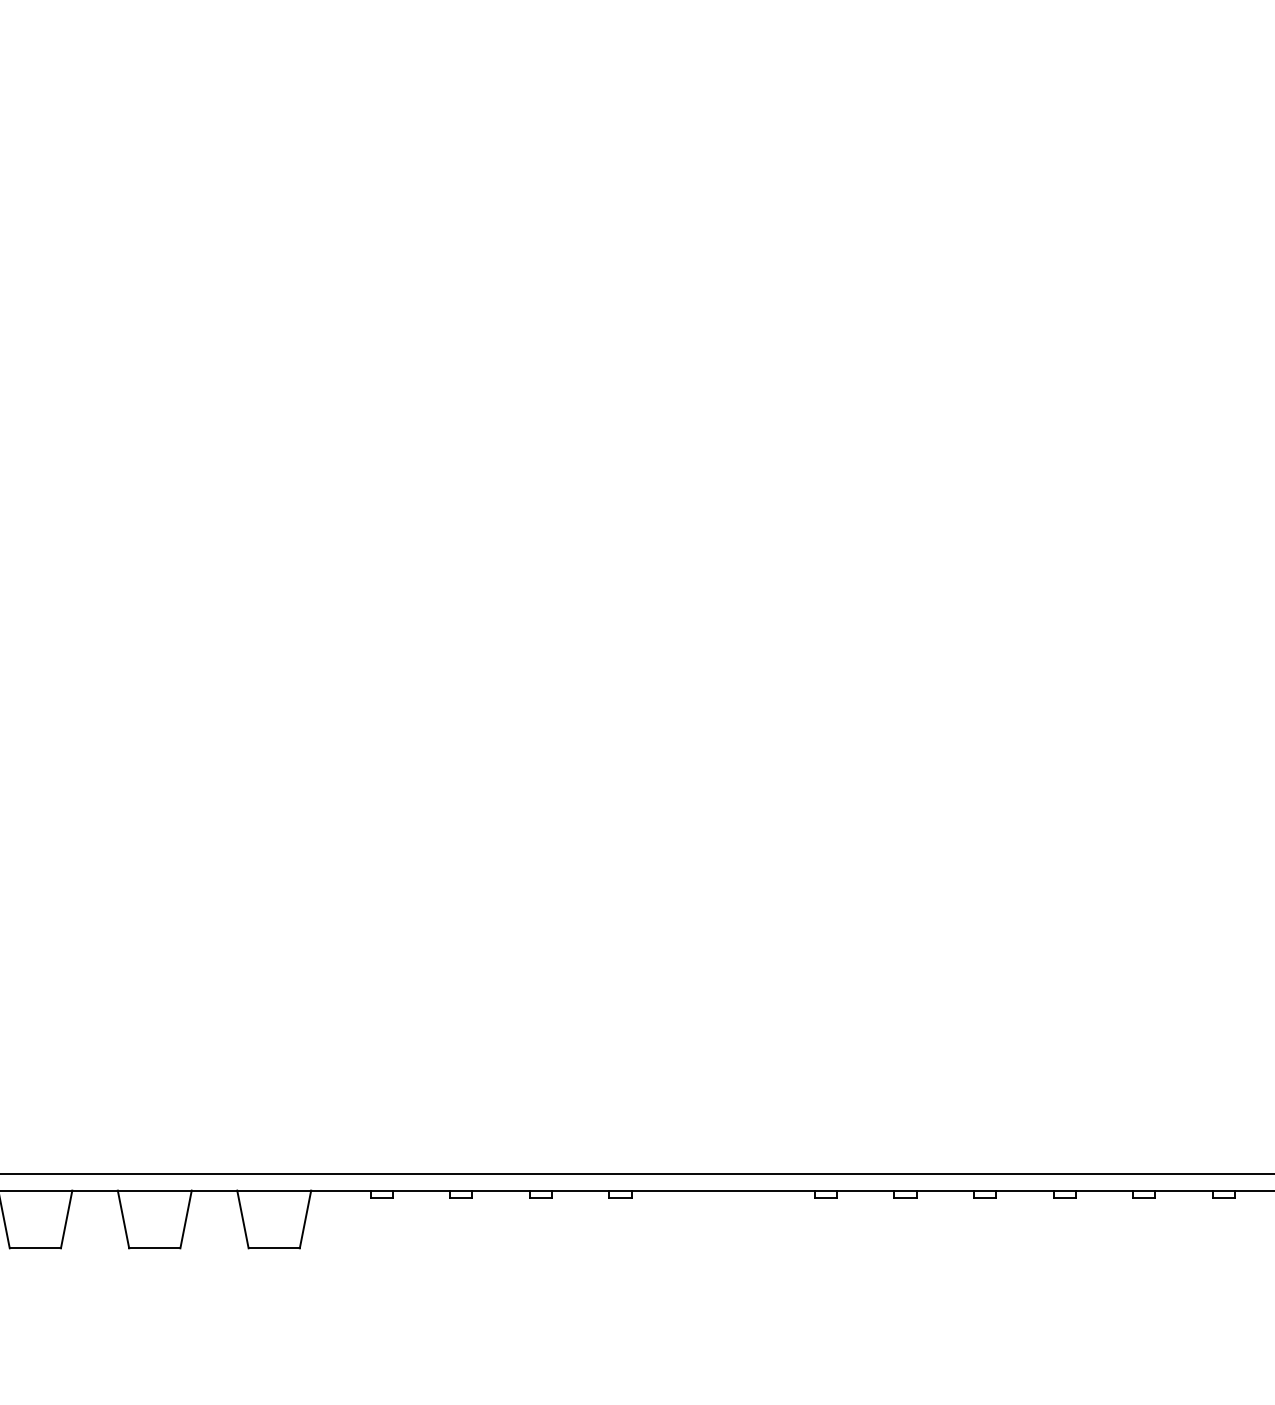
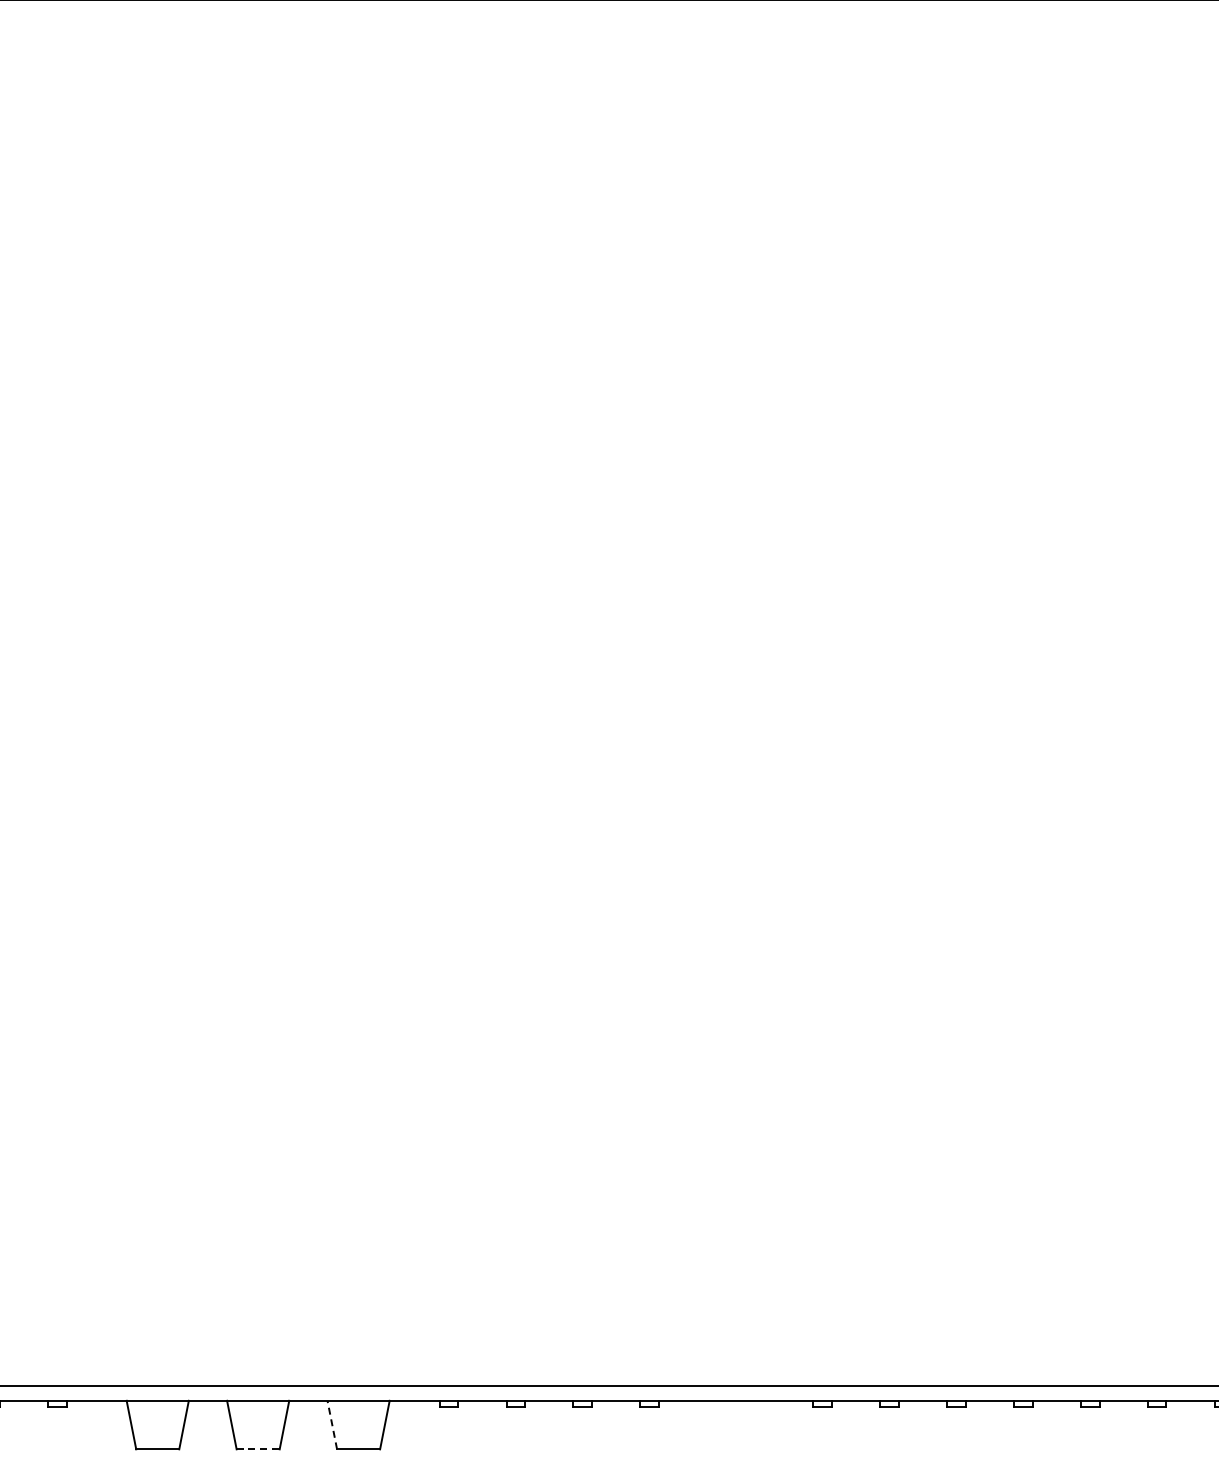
line: (243, 1220) -> (332, 1425), solid -> dashed
line: (155, 1248) -> (258, 1449), solid -> dashed

